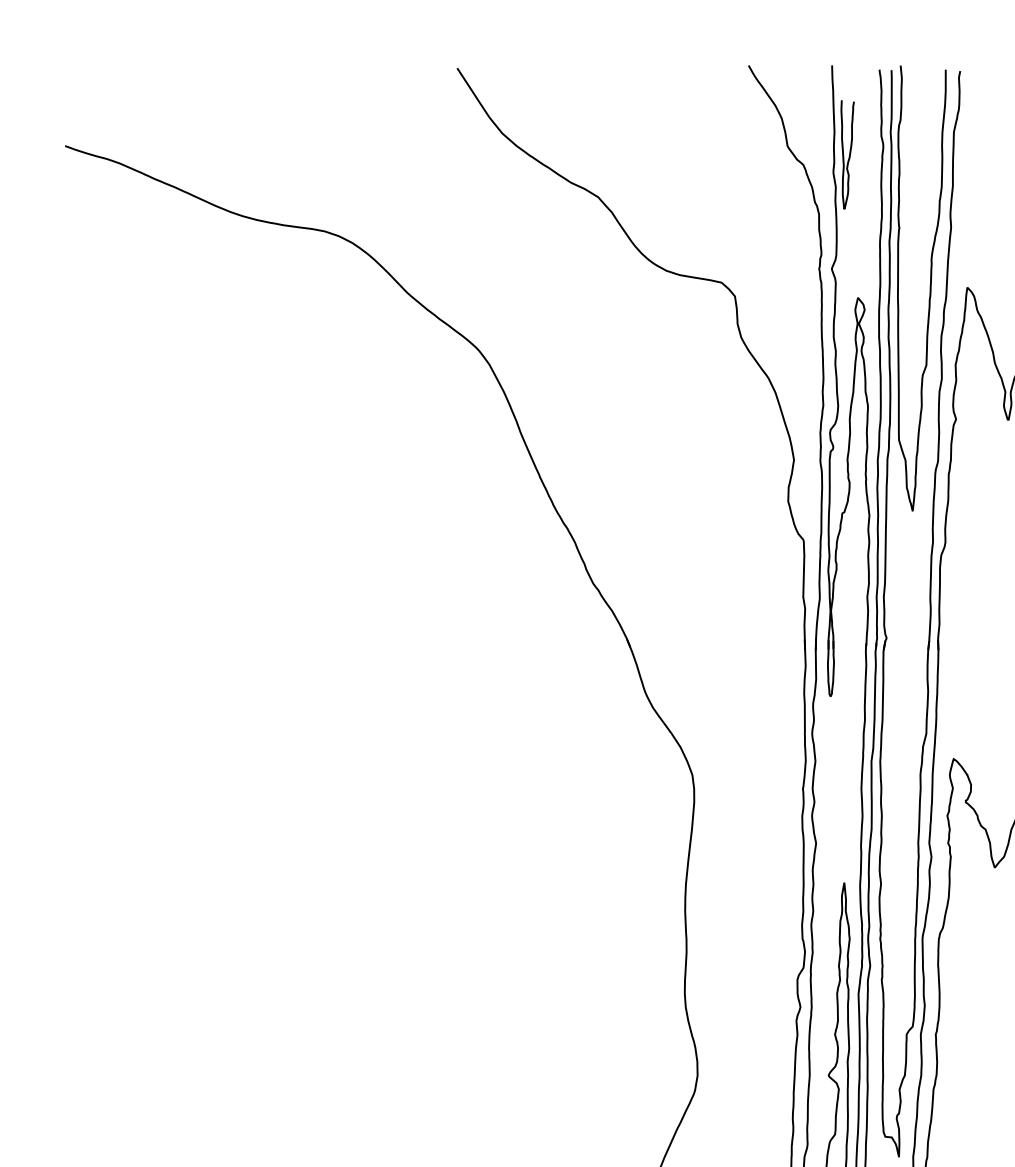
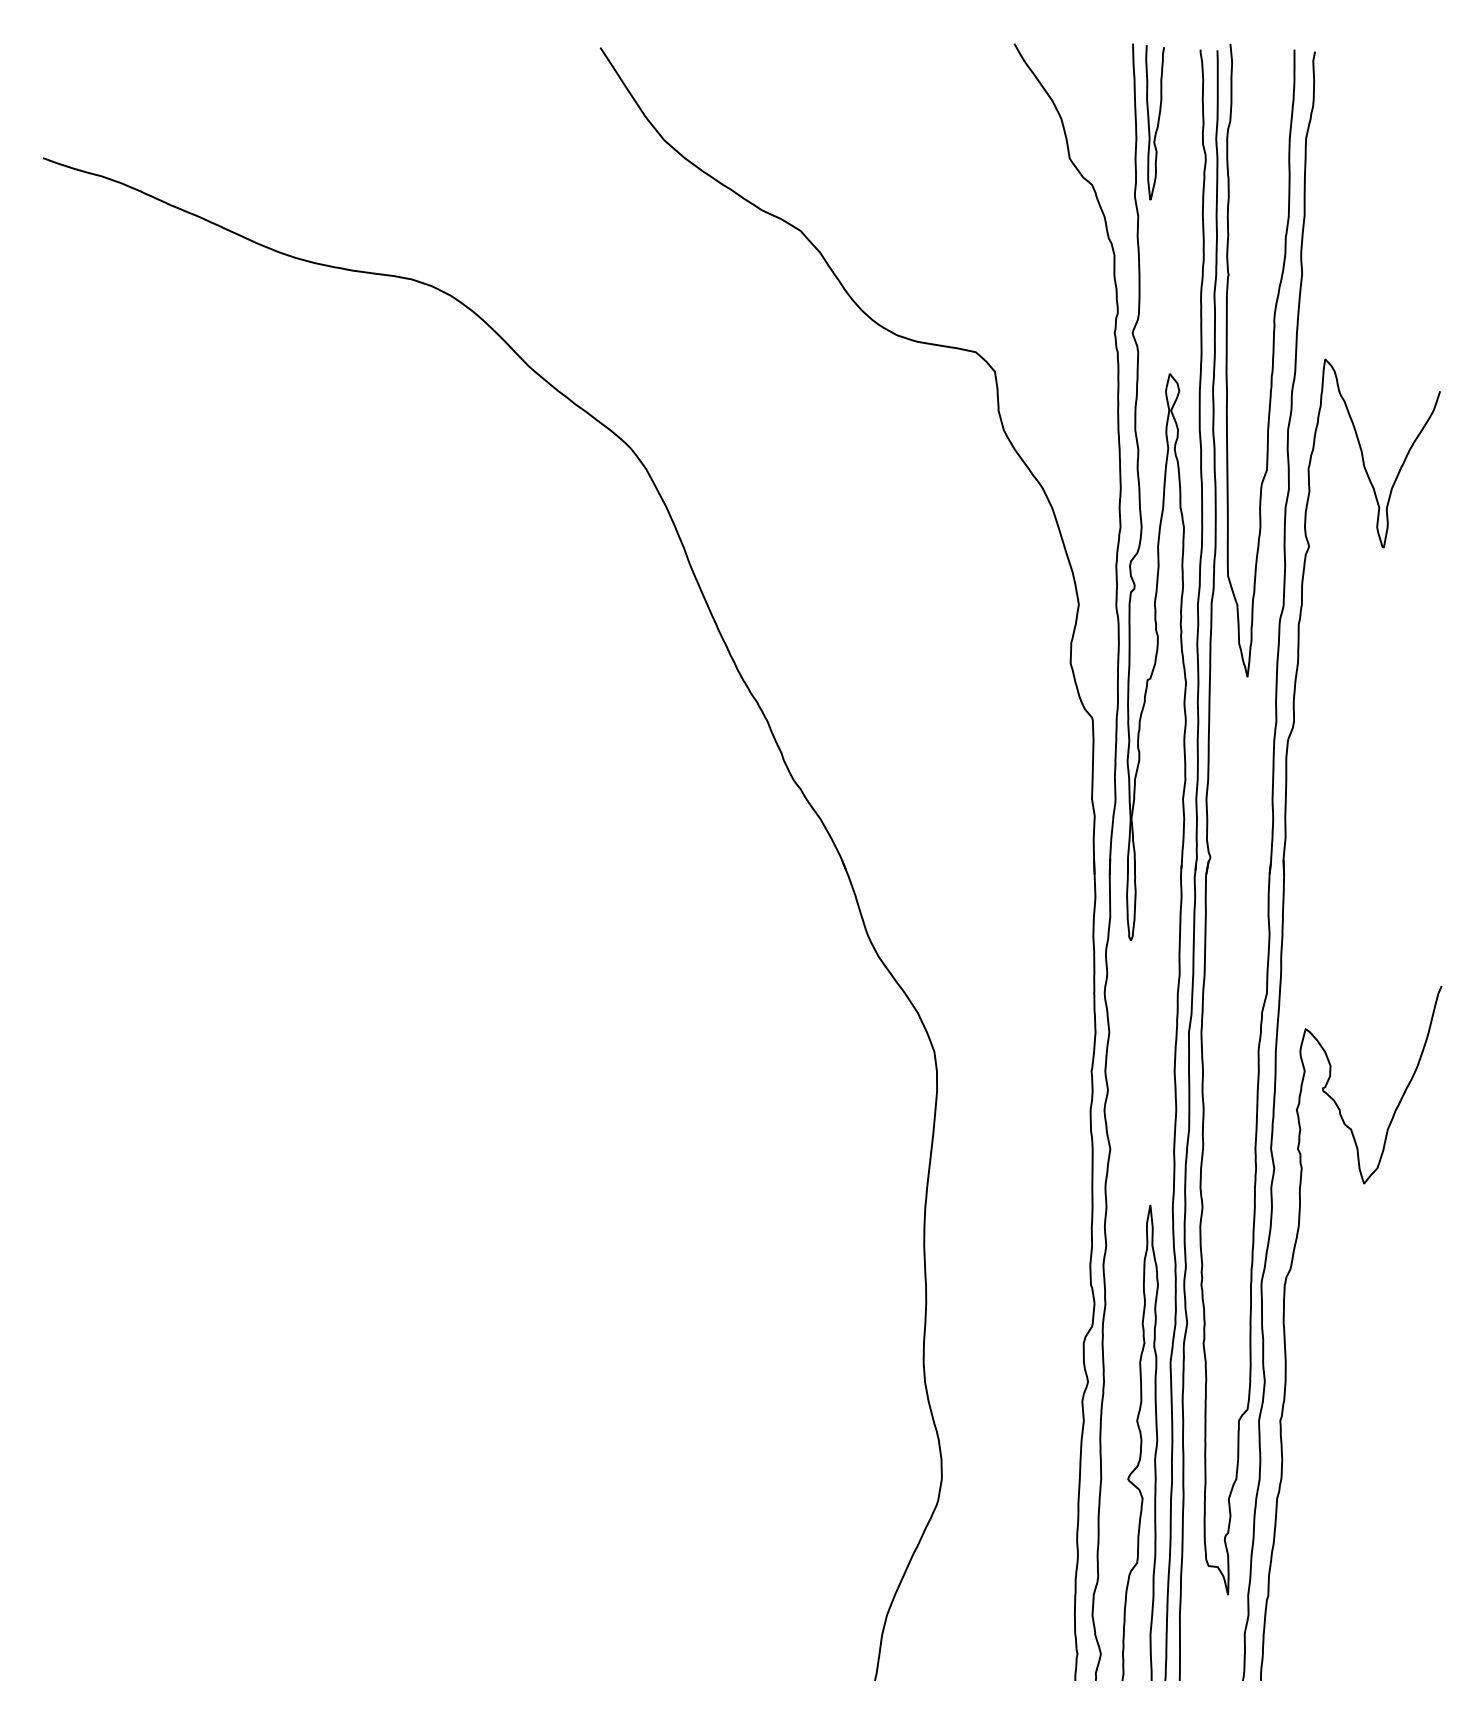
curve: (849, 154) -> (1157, 122), moved

